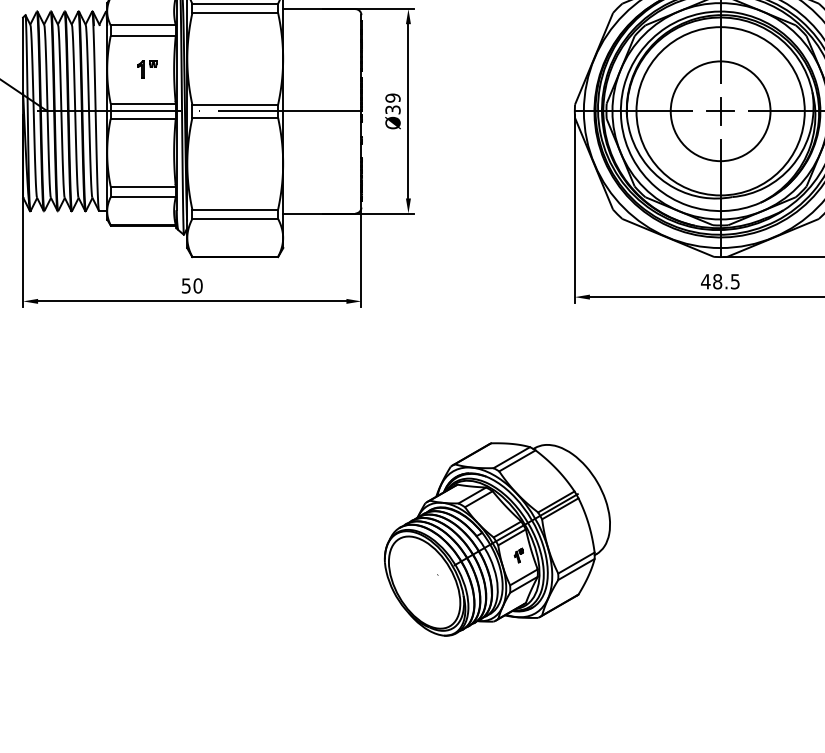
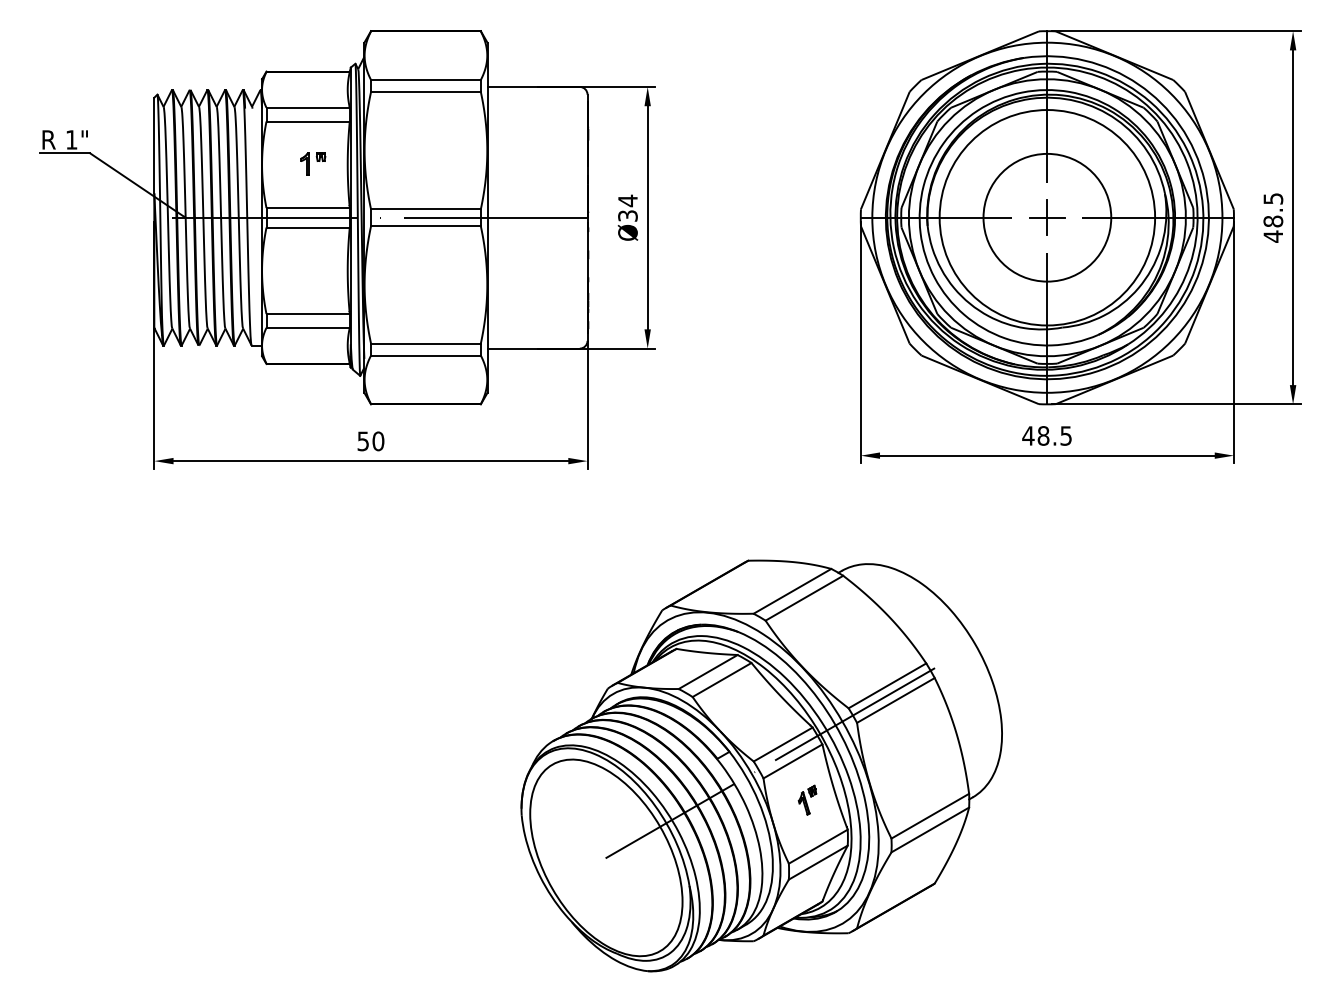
text: (392, 97) -> (627, 200), Ø39 -> Ø34
part: (497, 539) -> (761, 765), size x1.67

